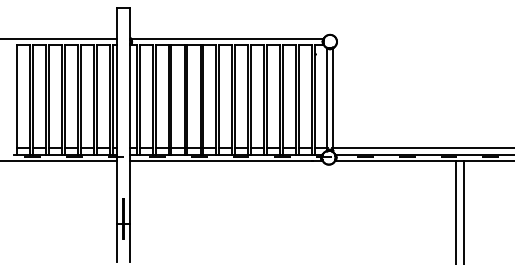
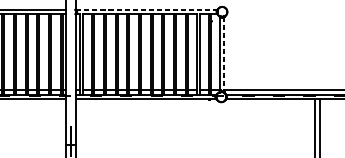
line: (227, 38) -> (147, 9), solid -> dashed
line: (332, 98) -> (224, 53), solid -> dashed

